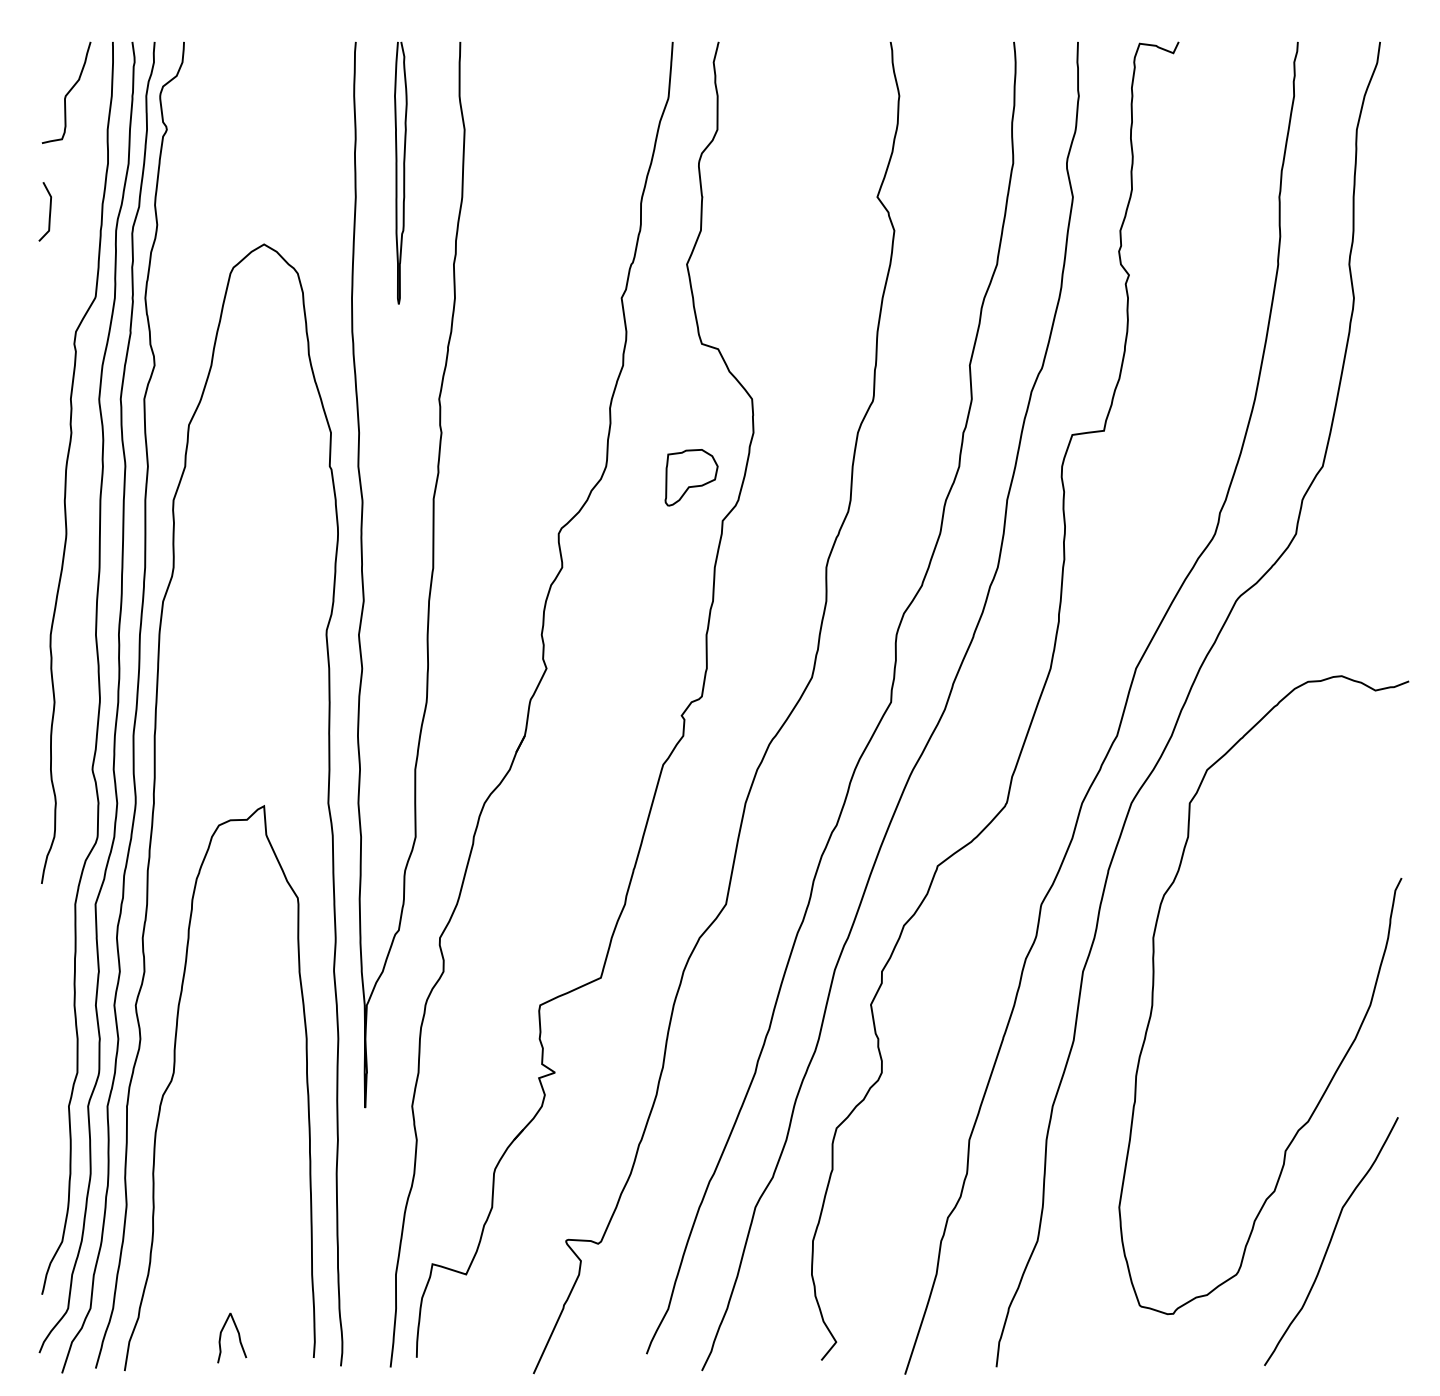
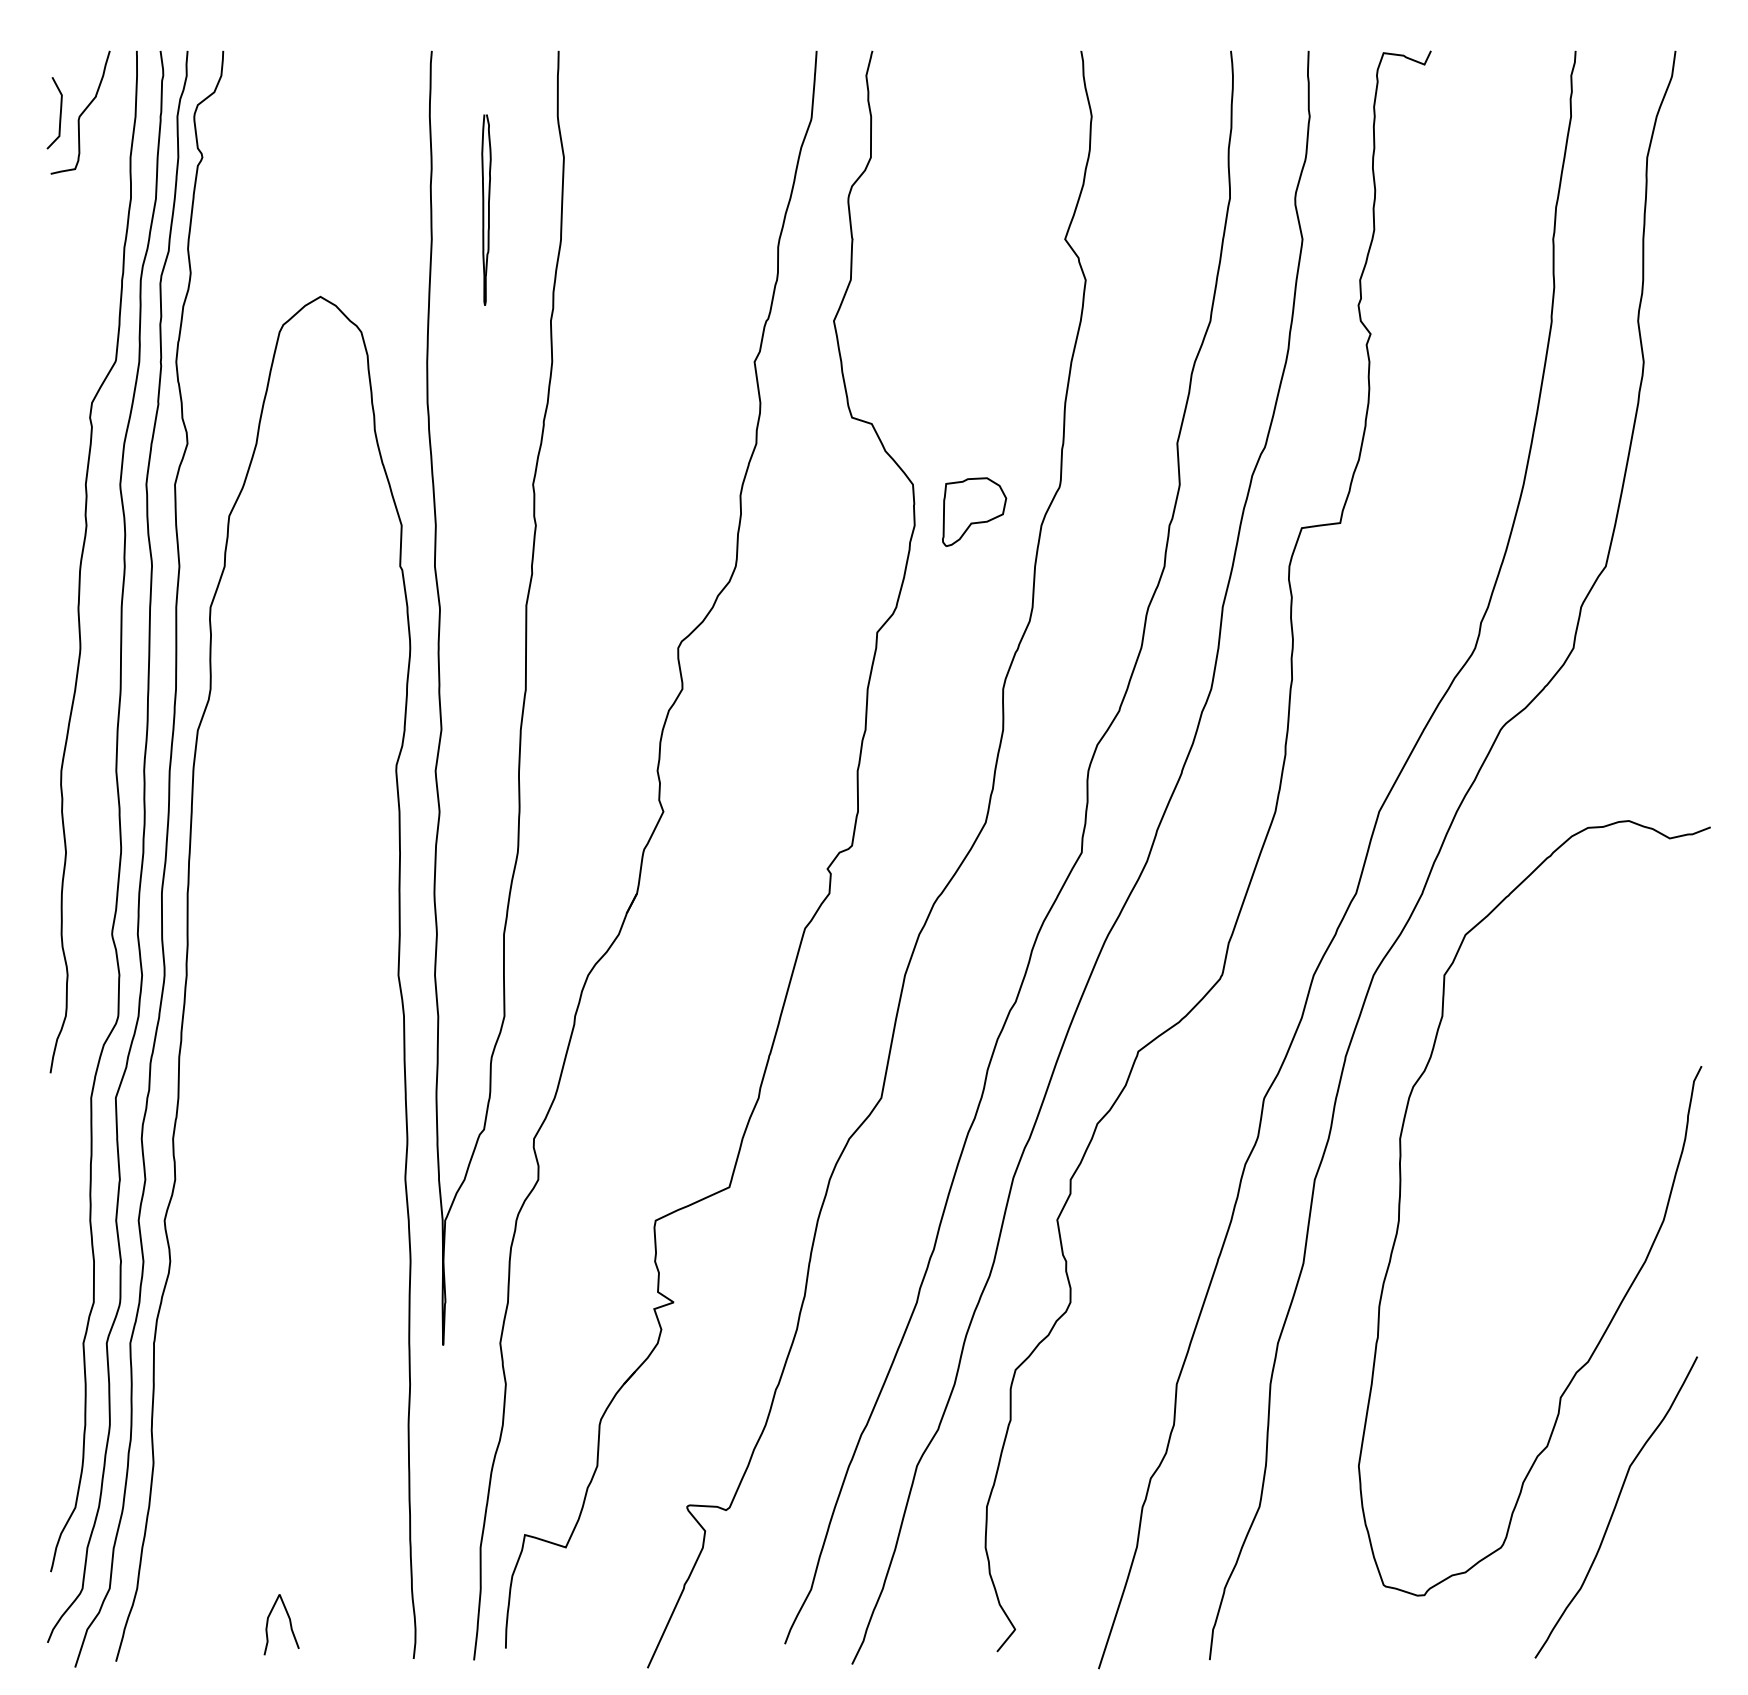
part: (400, 172) -> (486, 209), size x0.6
curve: (49, 212) -> (59, 113), moved
part: (691, 477) -> (974, 511), moved
curve: (174, 1074) -> (211, 1304), removed

